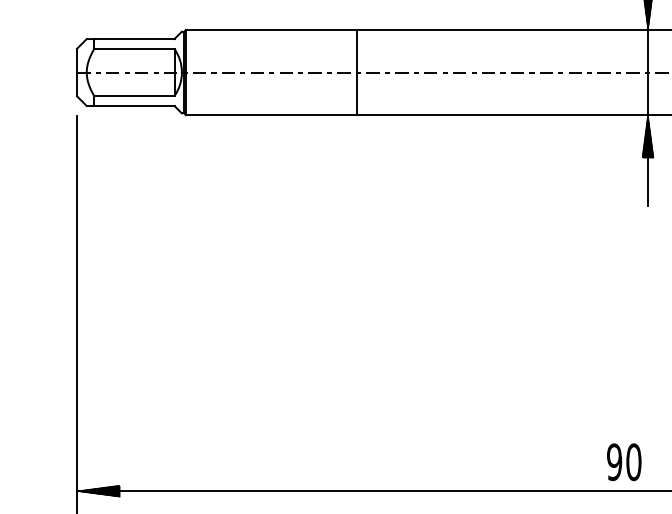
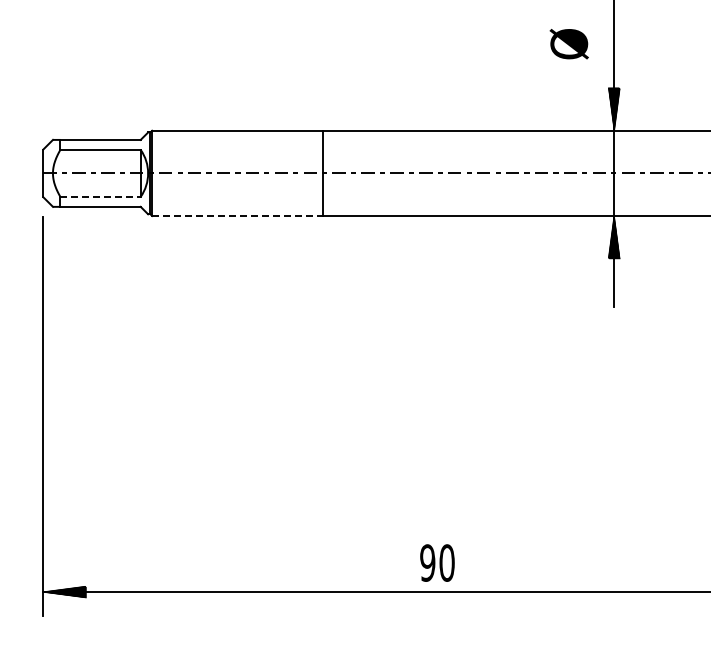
line: (135, 95) -> (101, 196), solid -> dashed
line: (271, 114) -> (237, 215), solid -> dashed
text: (624, 461) -> (437, 562), moved

